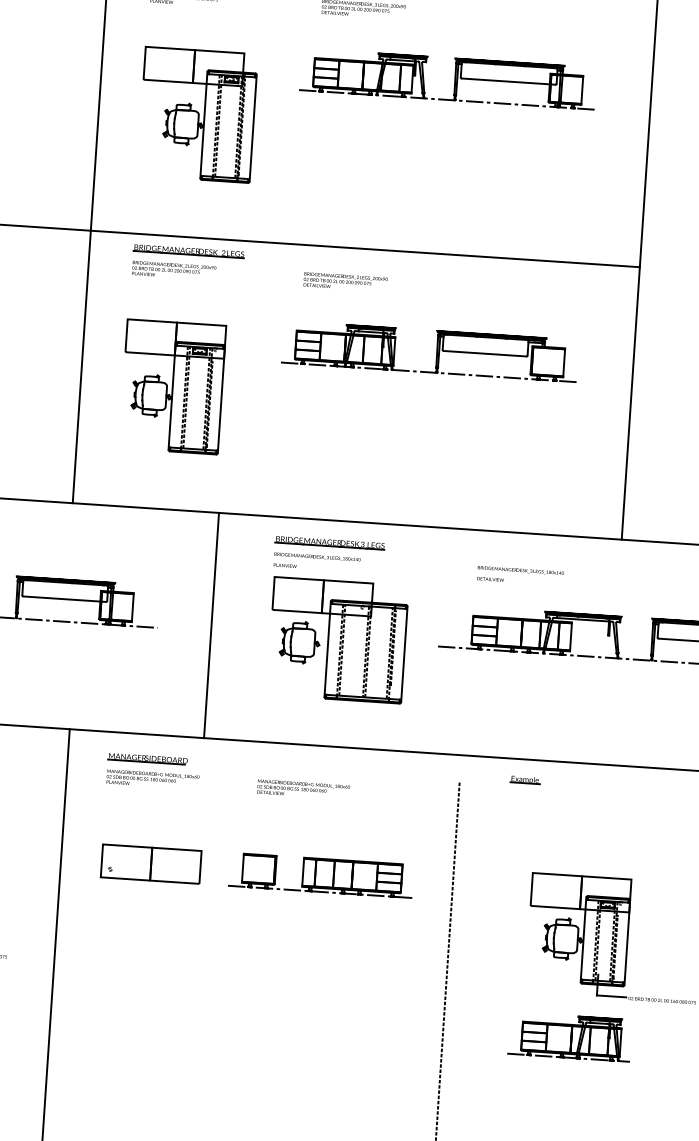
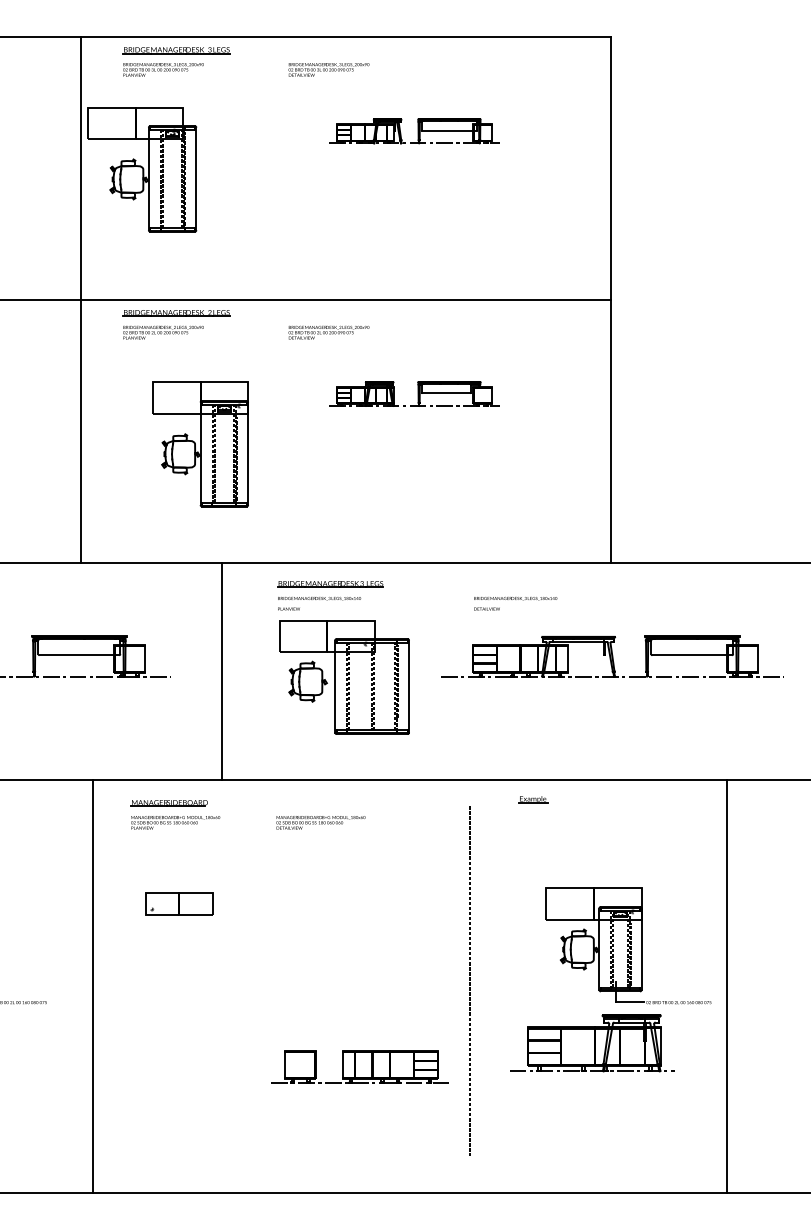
part: (448, 79) -> (414, 131), size x0.6
part: (197, 114) -> (142, 169), moved
part: (430, 350) -> (414, 393), size x0.6
part: (172, 386) -> (200, 444), moved
part: (151, 863) -> (179, 903), size x0.7
part: (320, 874) -> (359, 1066), moved
part: (569, 1037) -> (592, 1043), size x1.4

